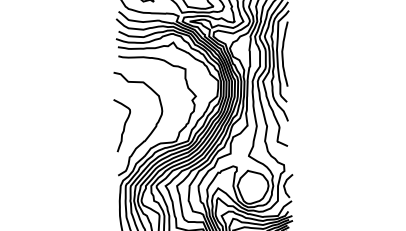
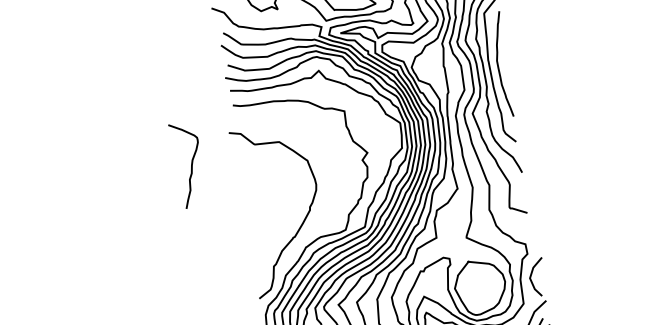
curve: (123, 125) -> (190, 164), moved

